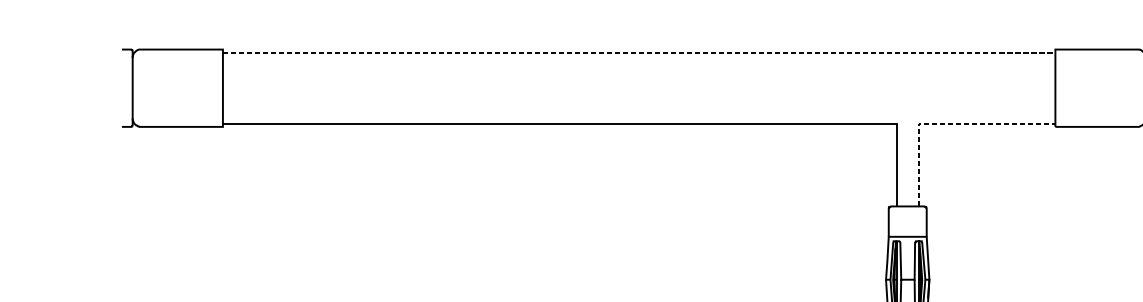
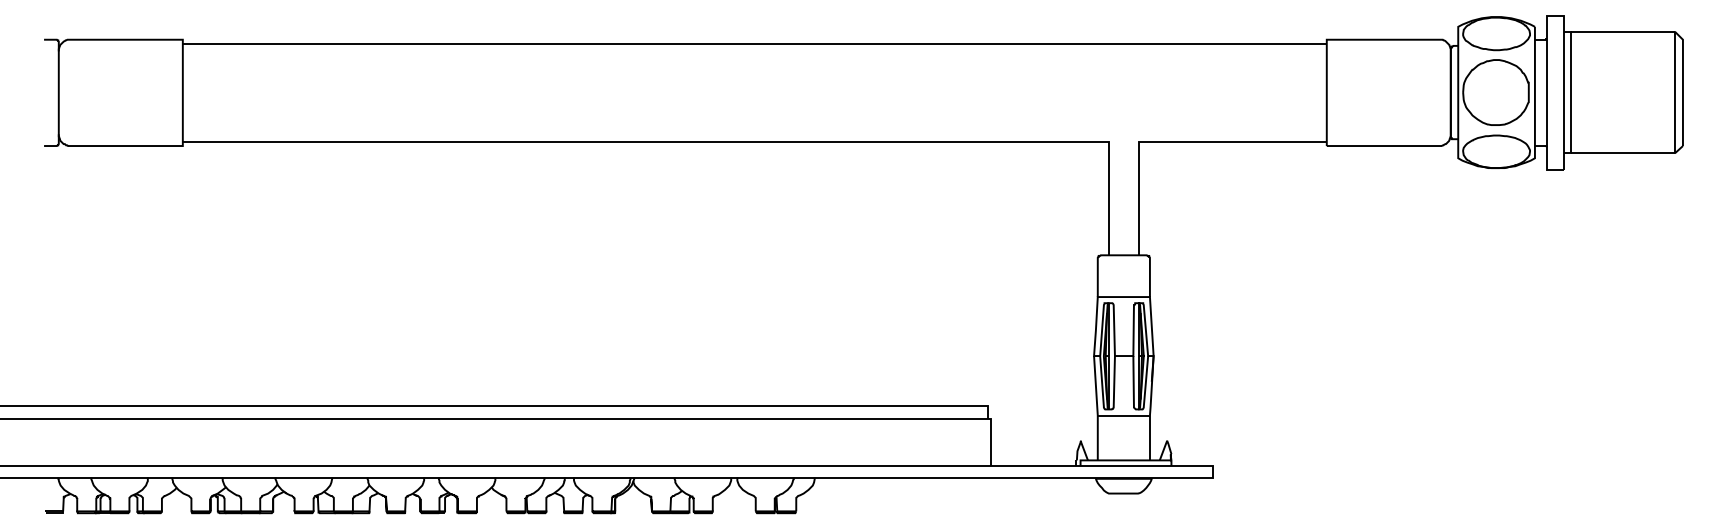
line: (638, 53) -> (754, 44), dashed -> solid
line: (945, 123) -> (1175, 141), dashed -> solid

